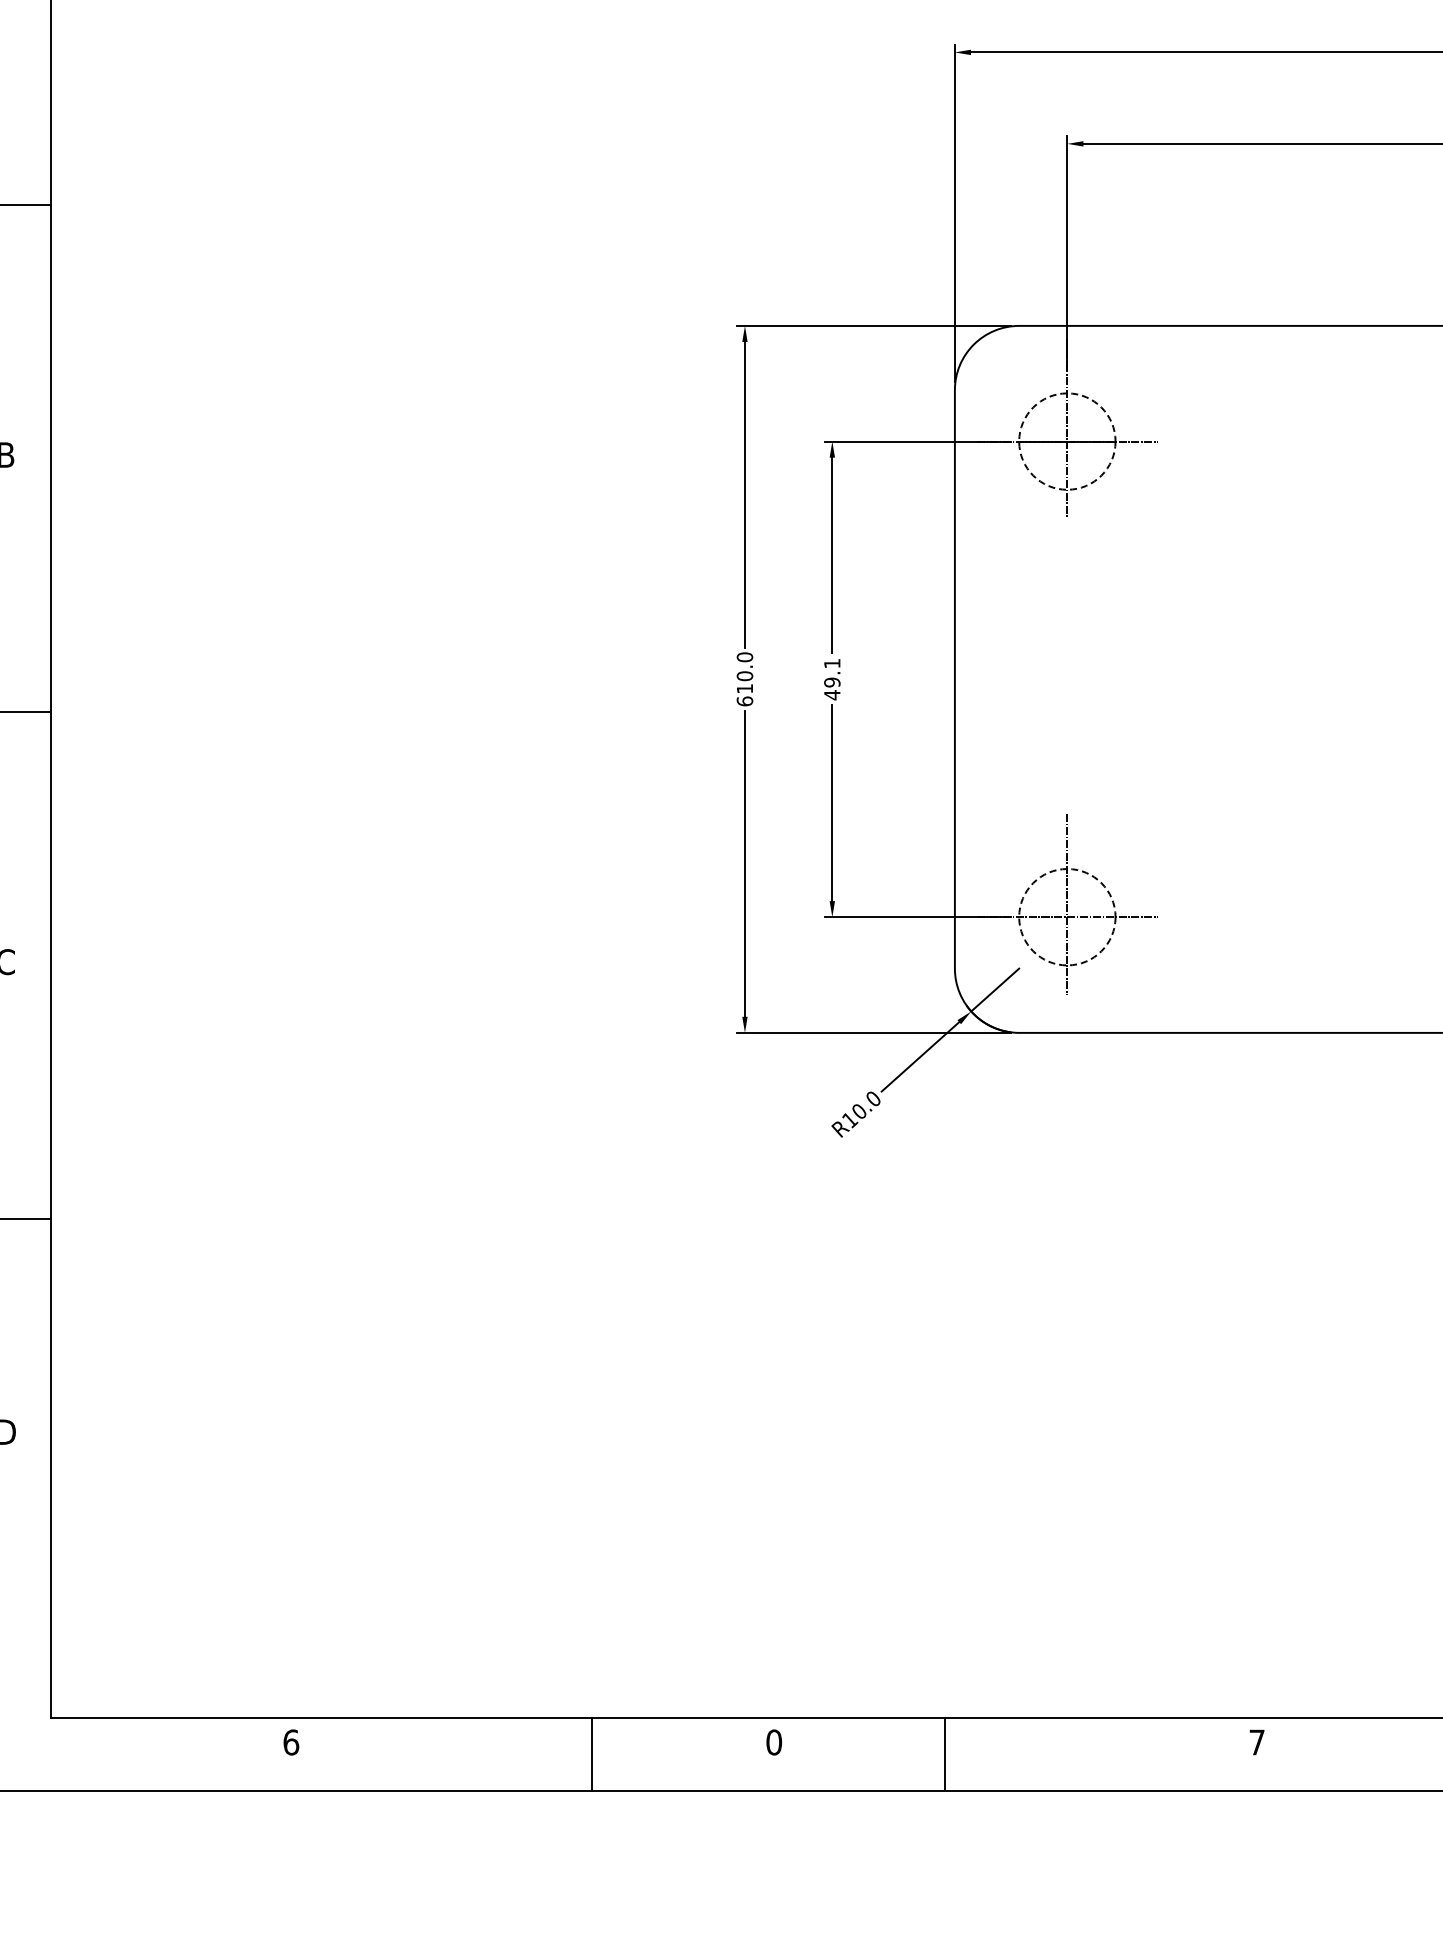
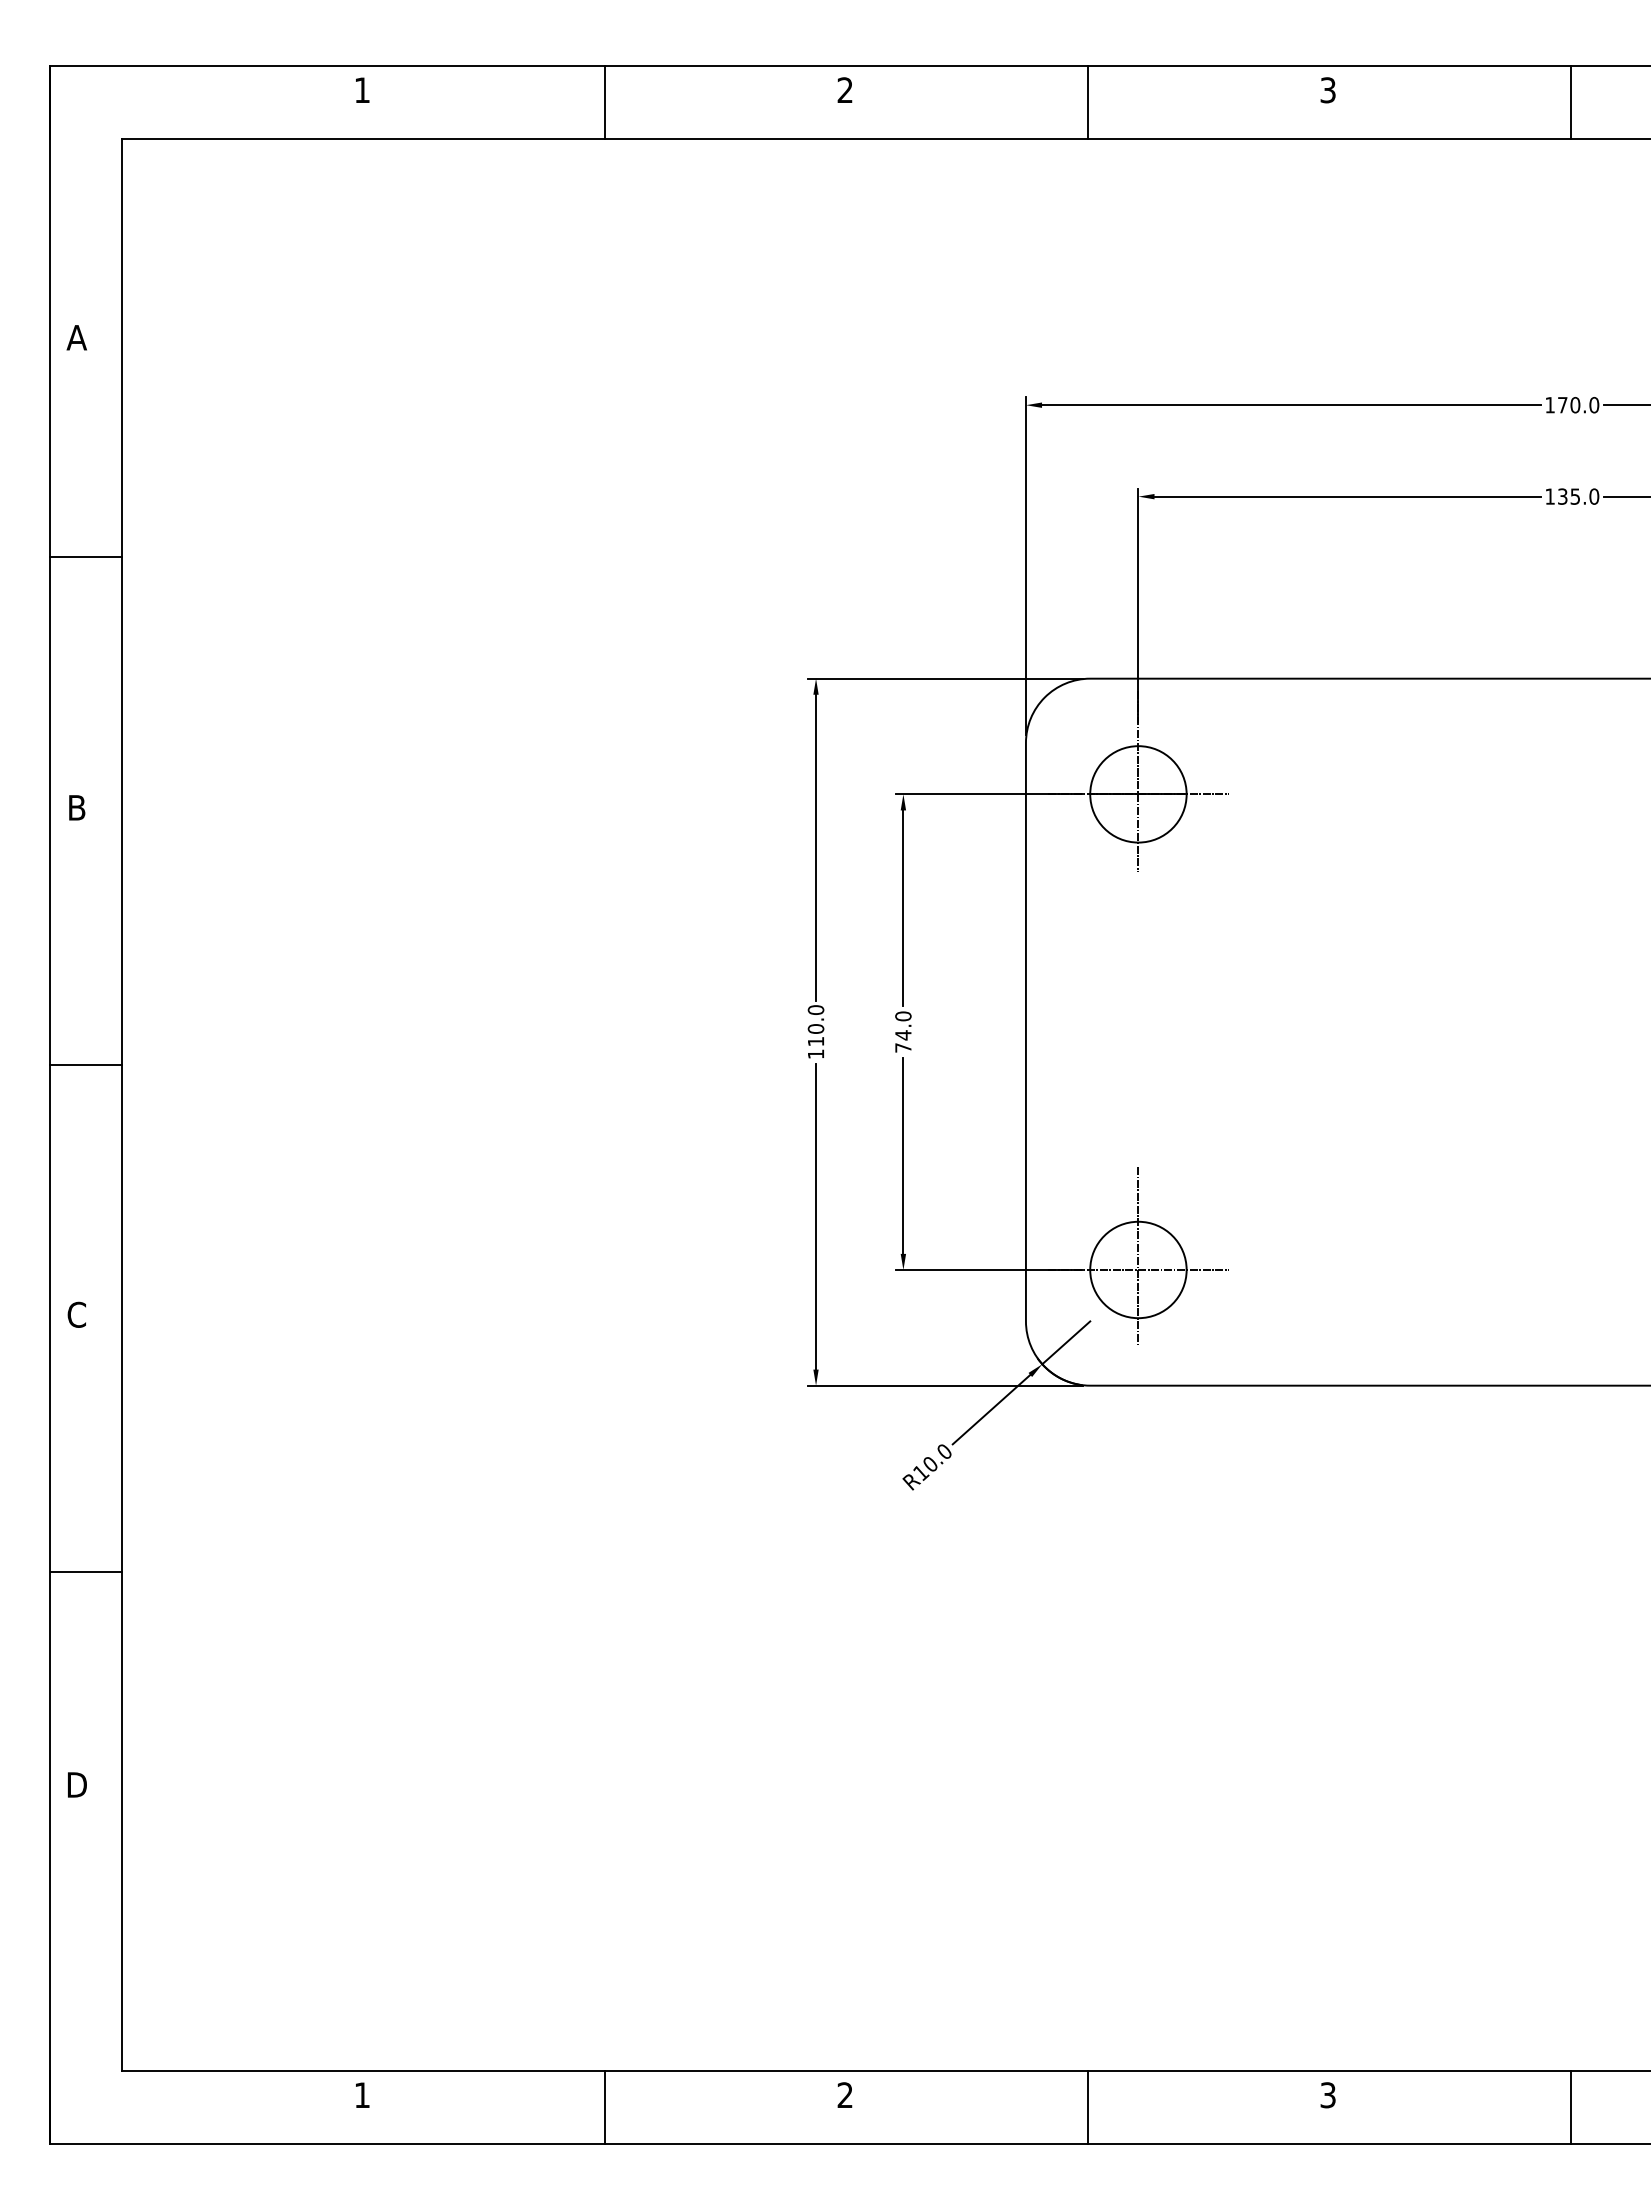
circle: (1067, 441) -> (1138, 794), dashed -> solid
text: (832, 679) -> (903, 1032), 49.1 -> 74.0
text: (744, 701) -> (815, 1054), 610.0 -> 110.0
circle: (1067, 916) -> (1138, 1269), dashed -> solid
text: (291, 1742) -> (362, 2095), 6 -> 1
text: (774, 1742) -> (845, 2095), 0 -> 2
text: (1256, 1742) -> (1327, 2095), 7 -> 3
line: (592, 1754) -> (605, 2107), moved
line: (944, 1754) -> (1087, 2107), moved

